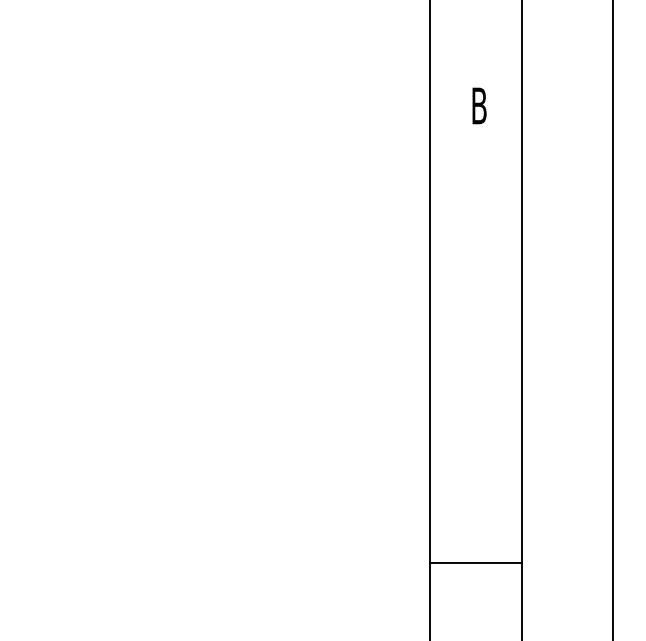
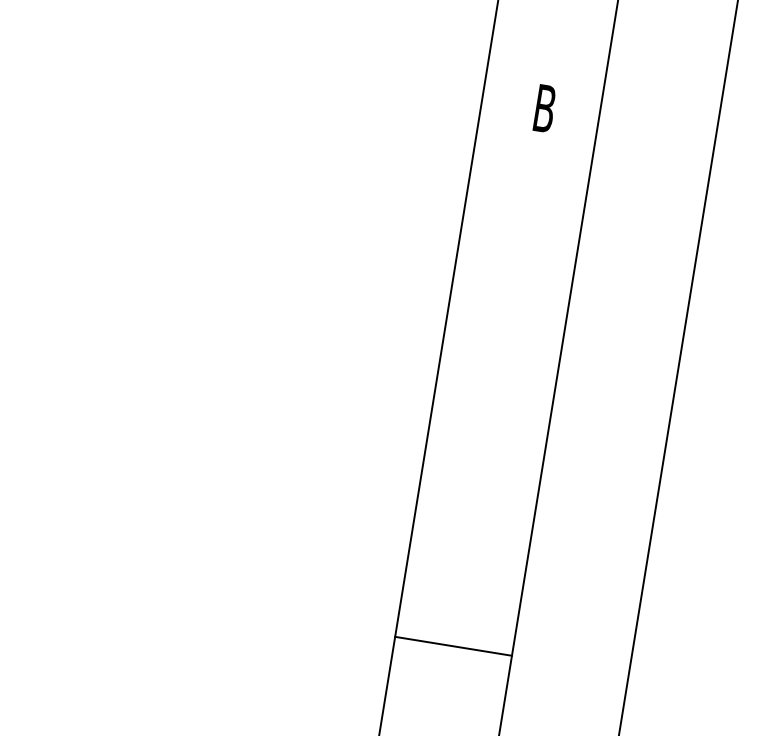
line: (475, 562) -> (452, 646), moved

